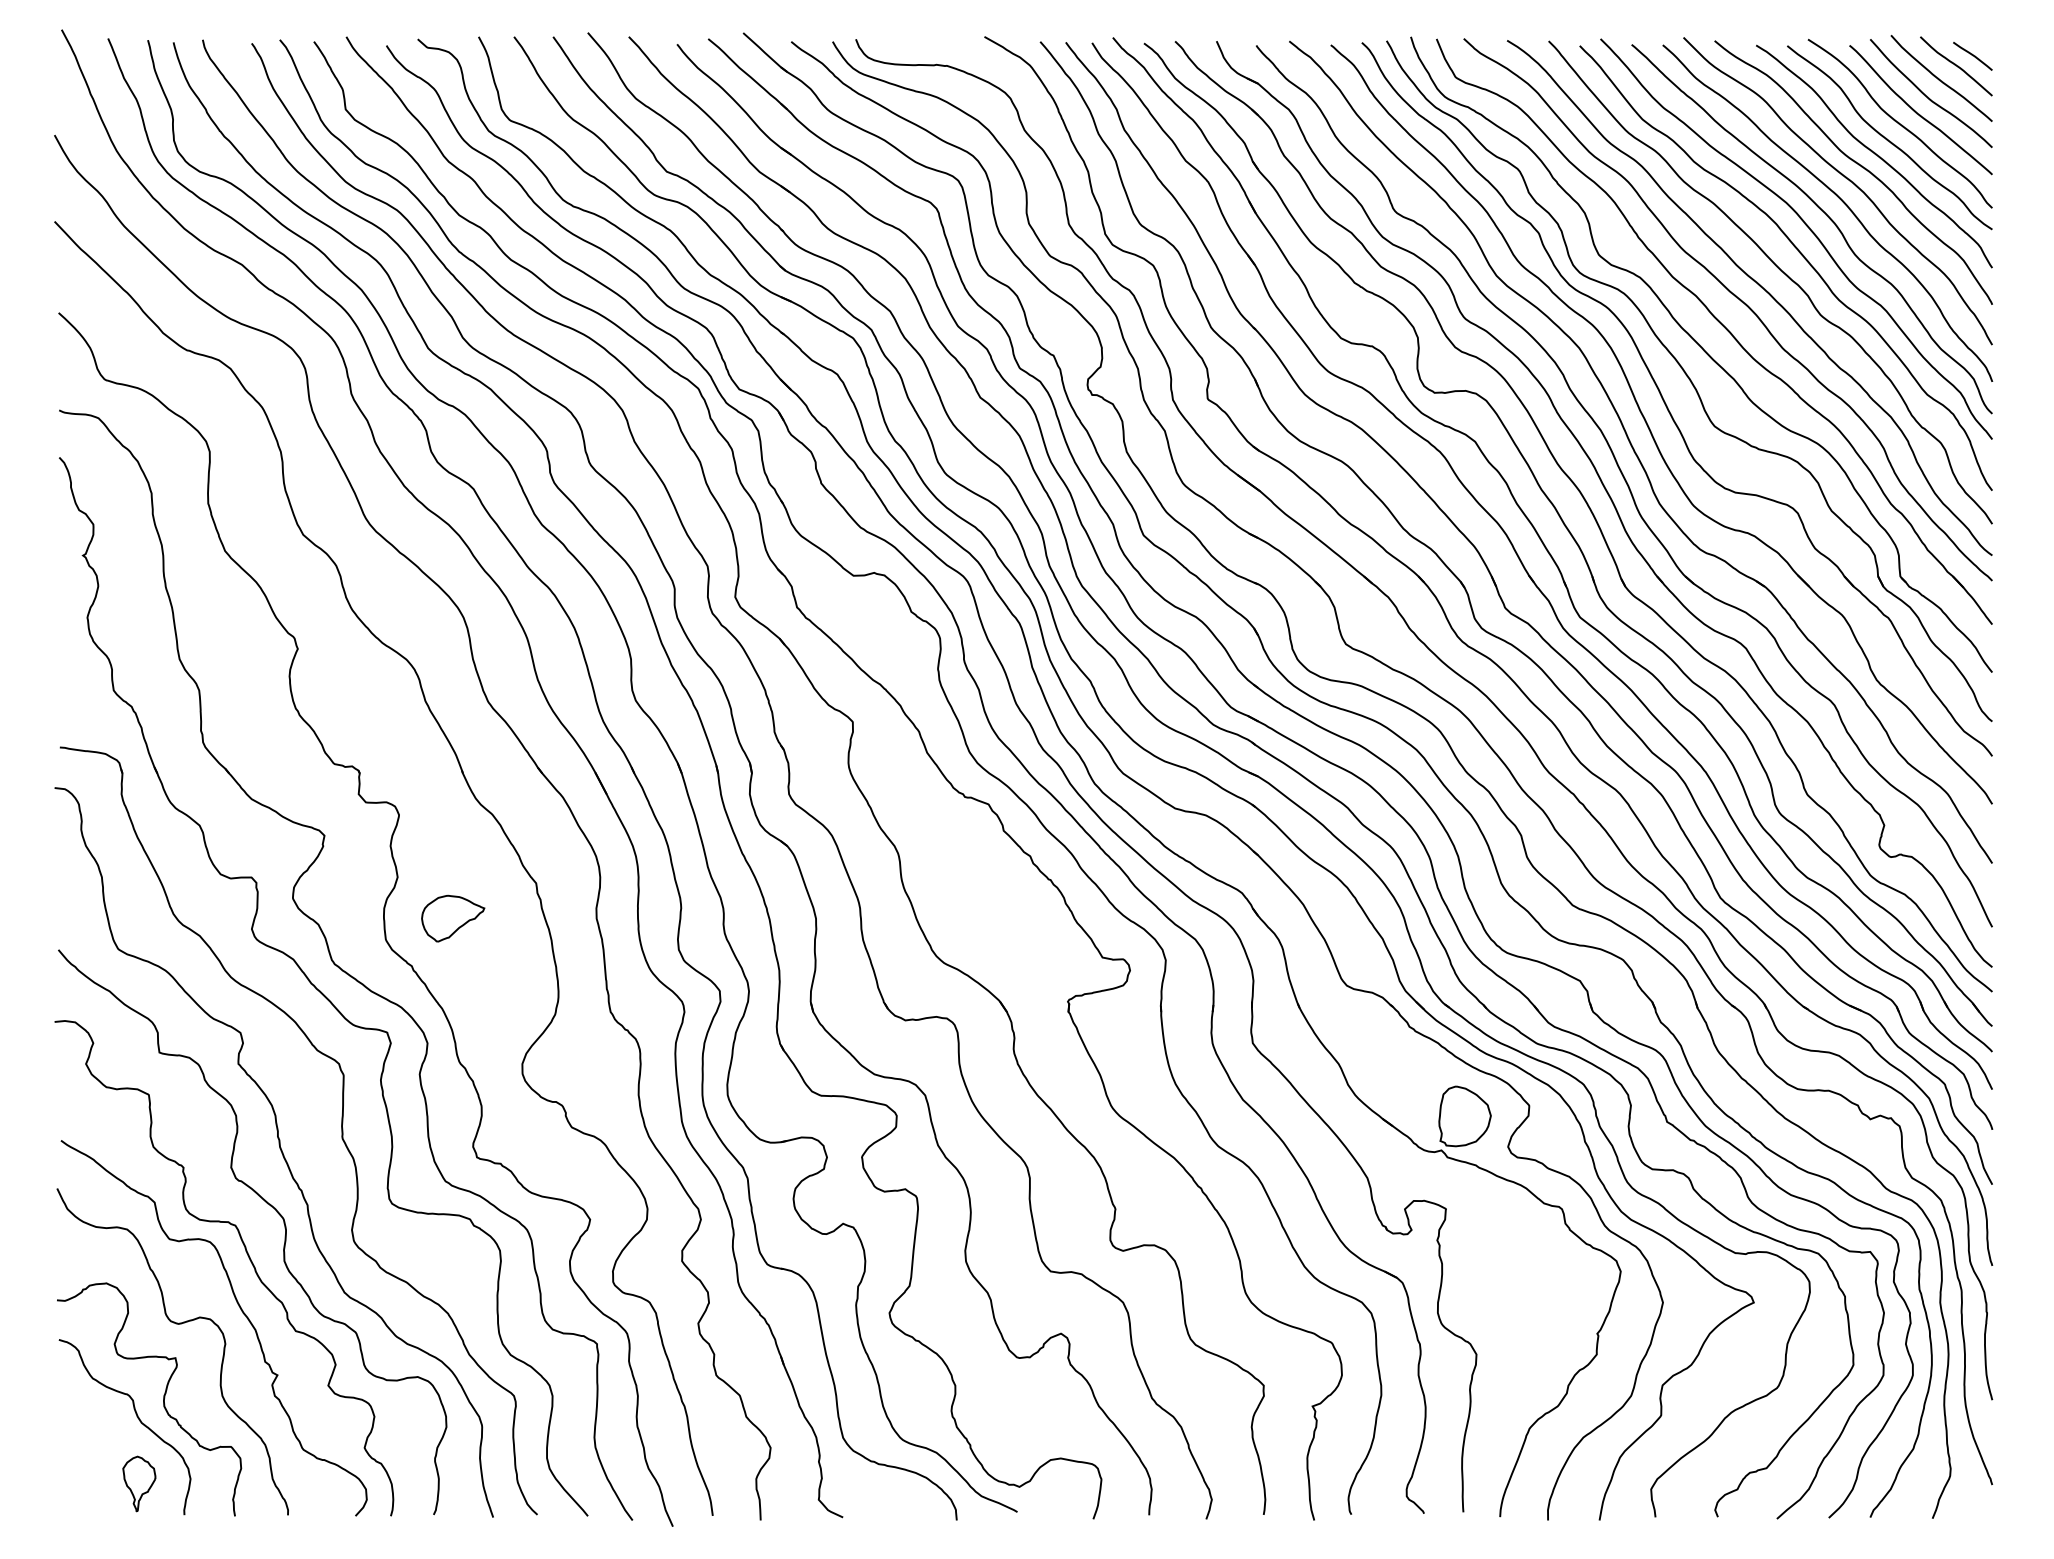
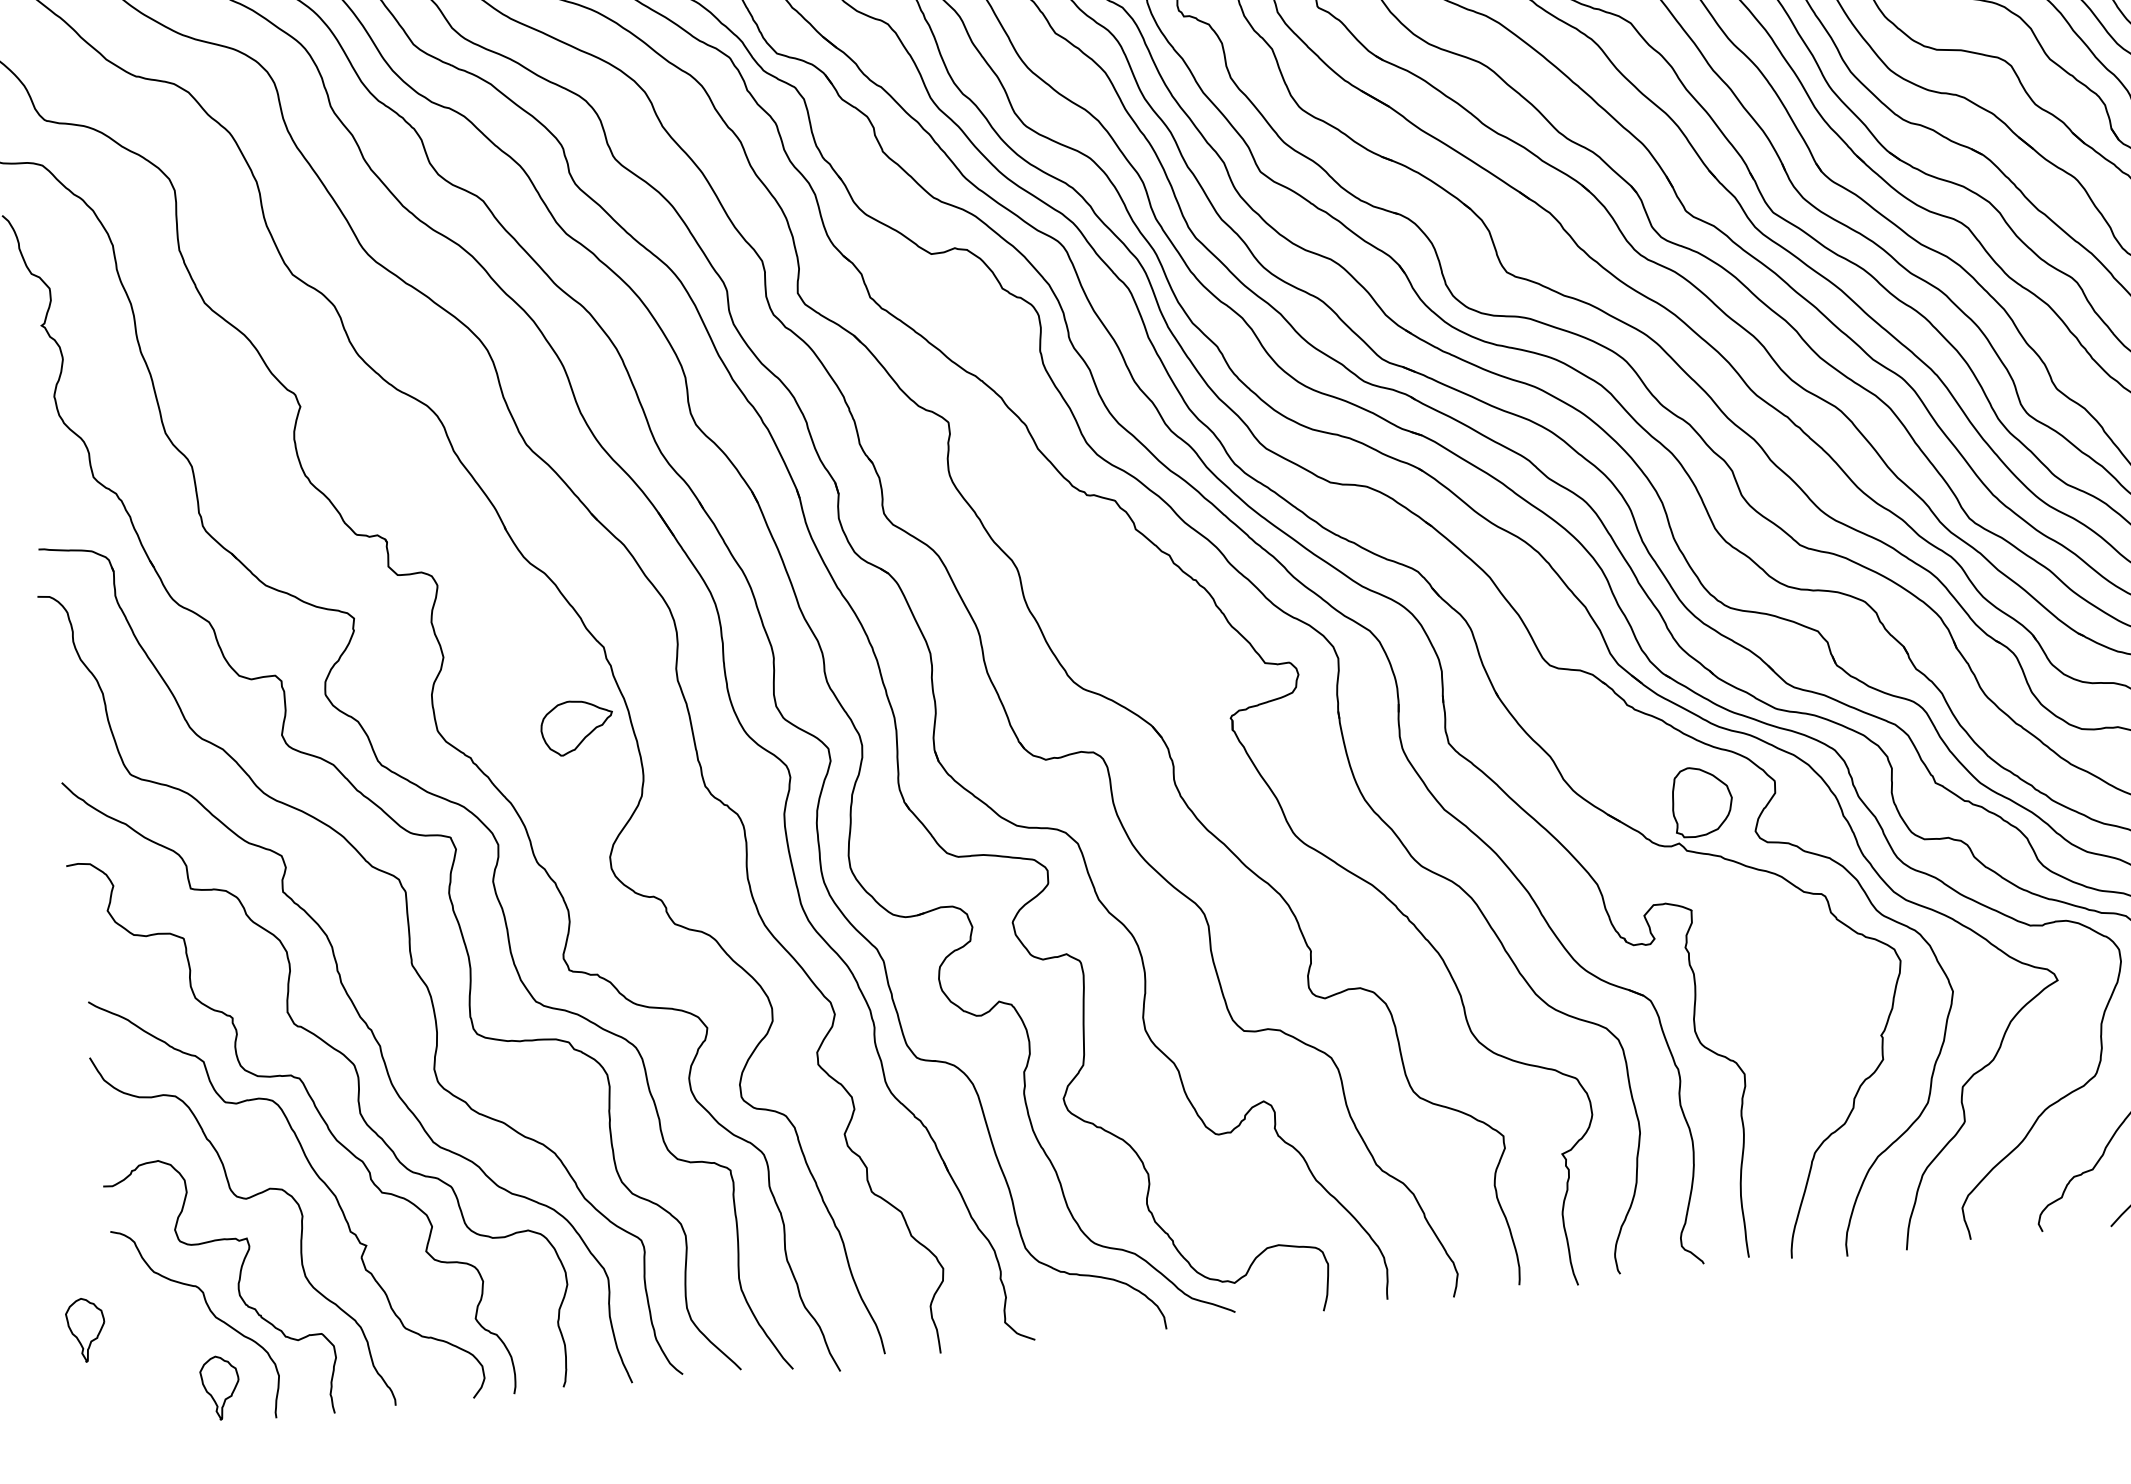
part: (453, 918) -> (577, 727), moved
part: (29, 1421) -> (86, 1329), added

